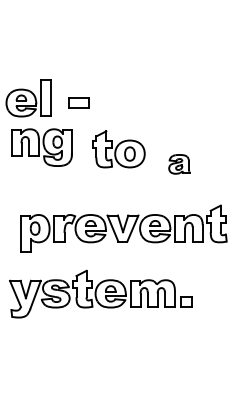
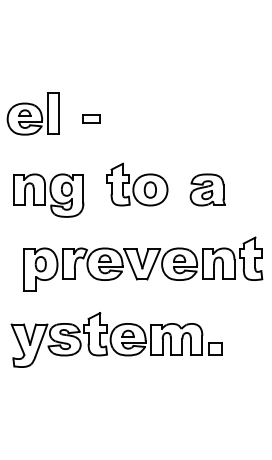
part: (79, 102) -> (91, 118), size x0.71
part: (41, 147) -> (48, 195), moved
part: (118, 149) -> (137, 184), moved
part: (179, 163) -> (207, 189), size x1.43

